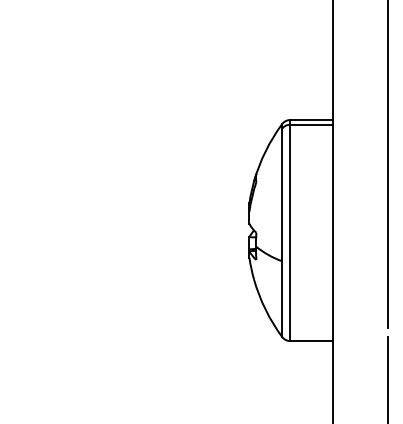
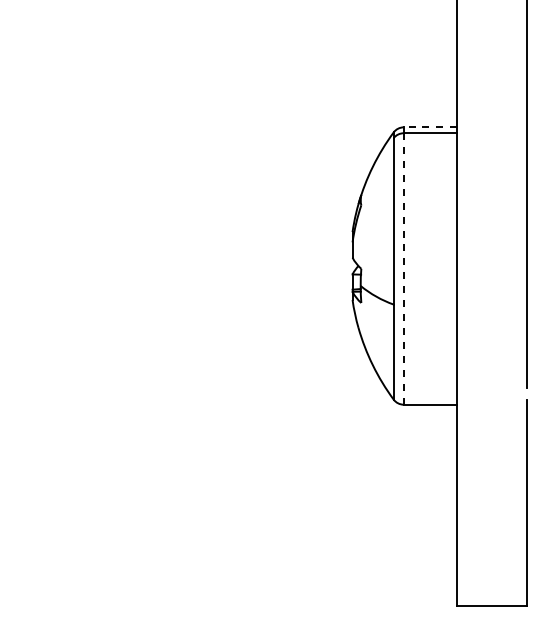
line: (311, 120) -> (430, 127), solid -> dashed
line: (290, 232) -> (403, 268), solid -> dashed

